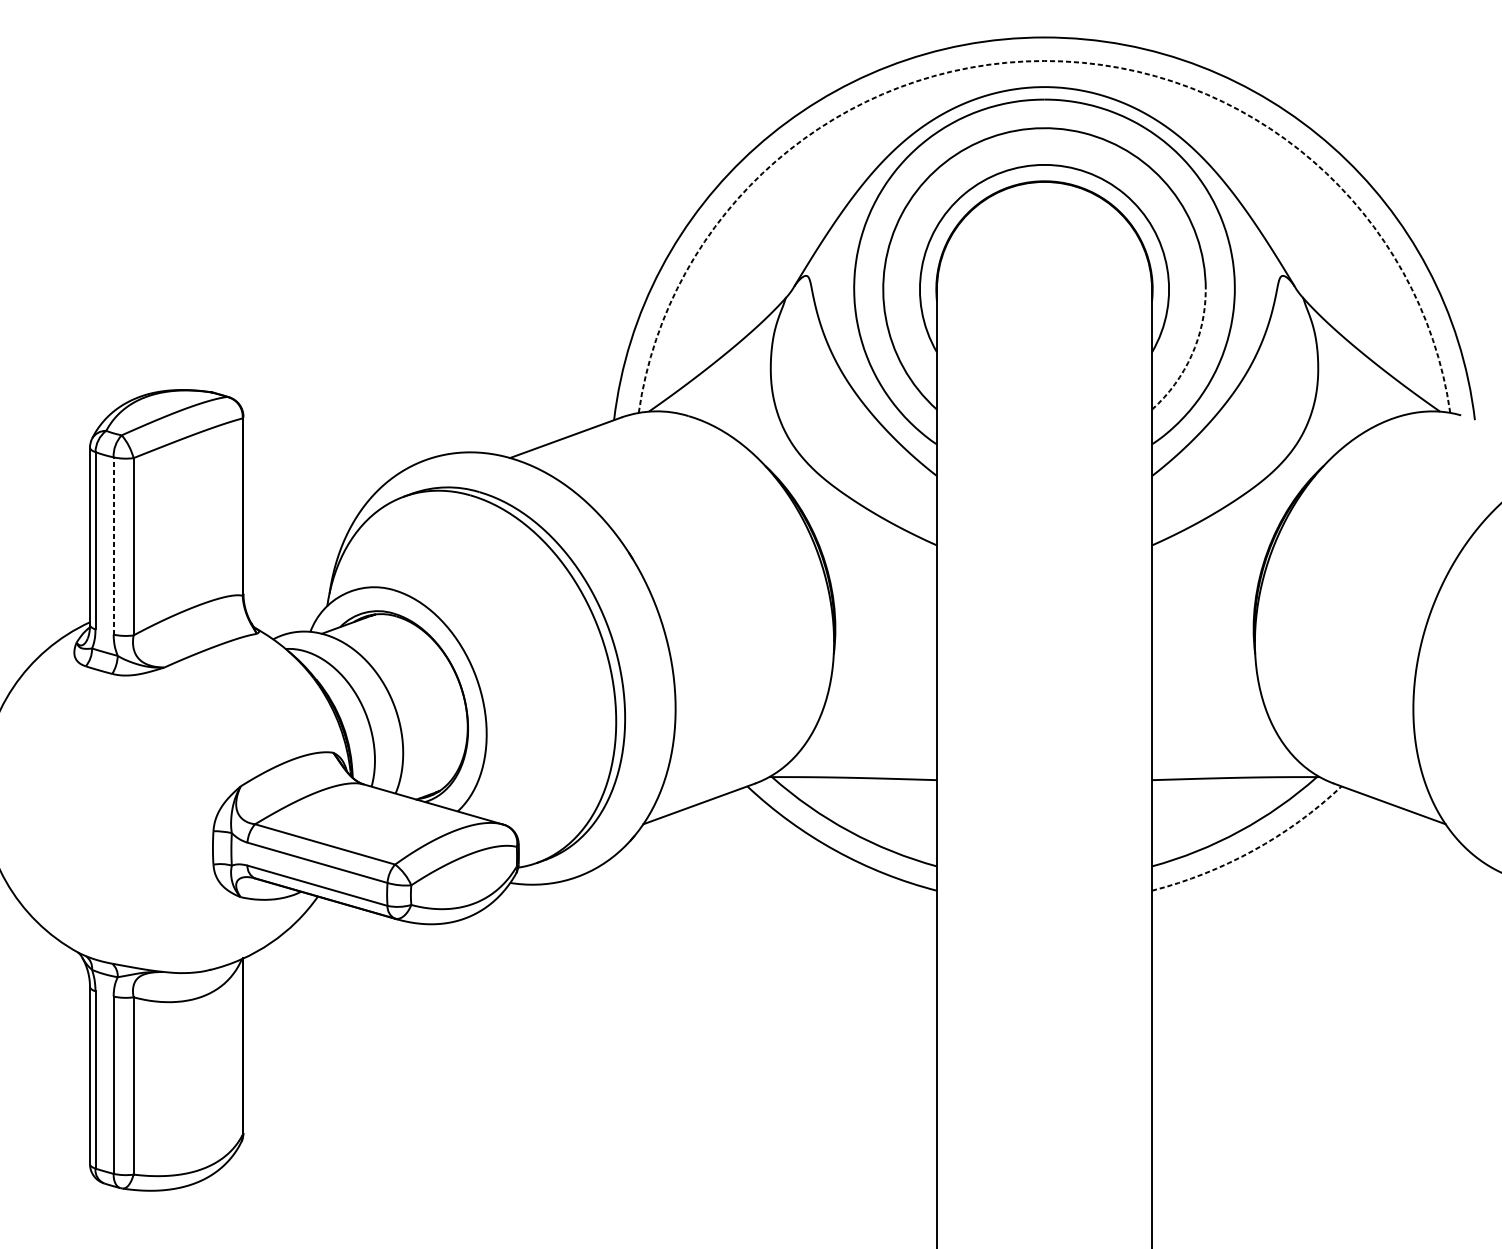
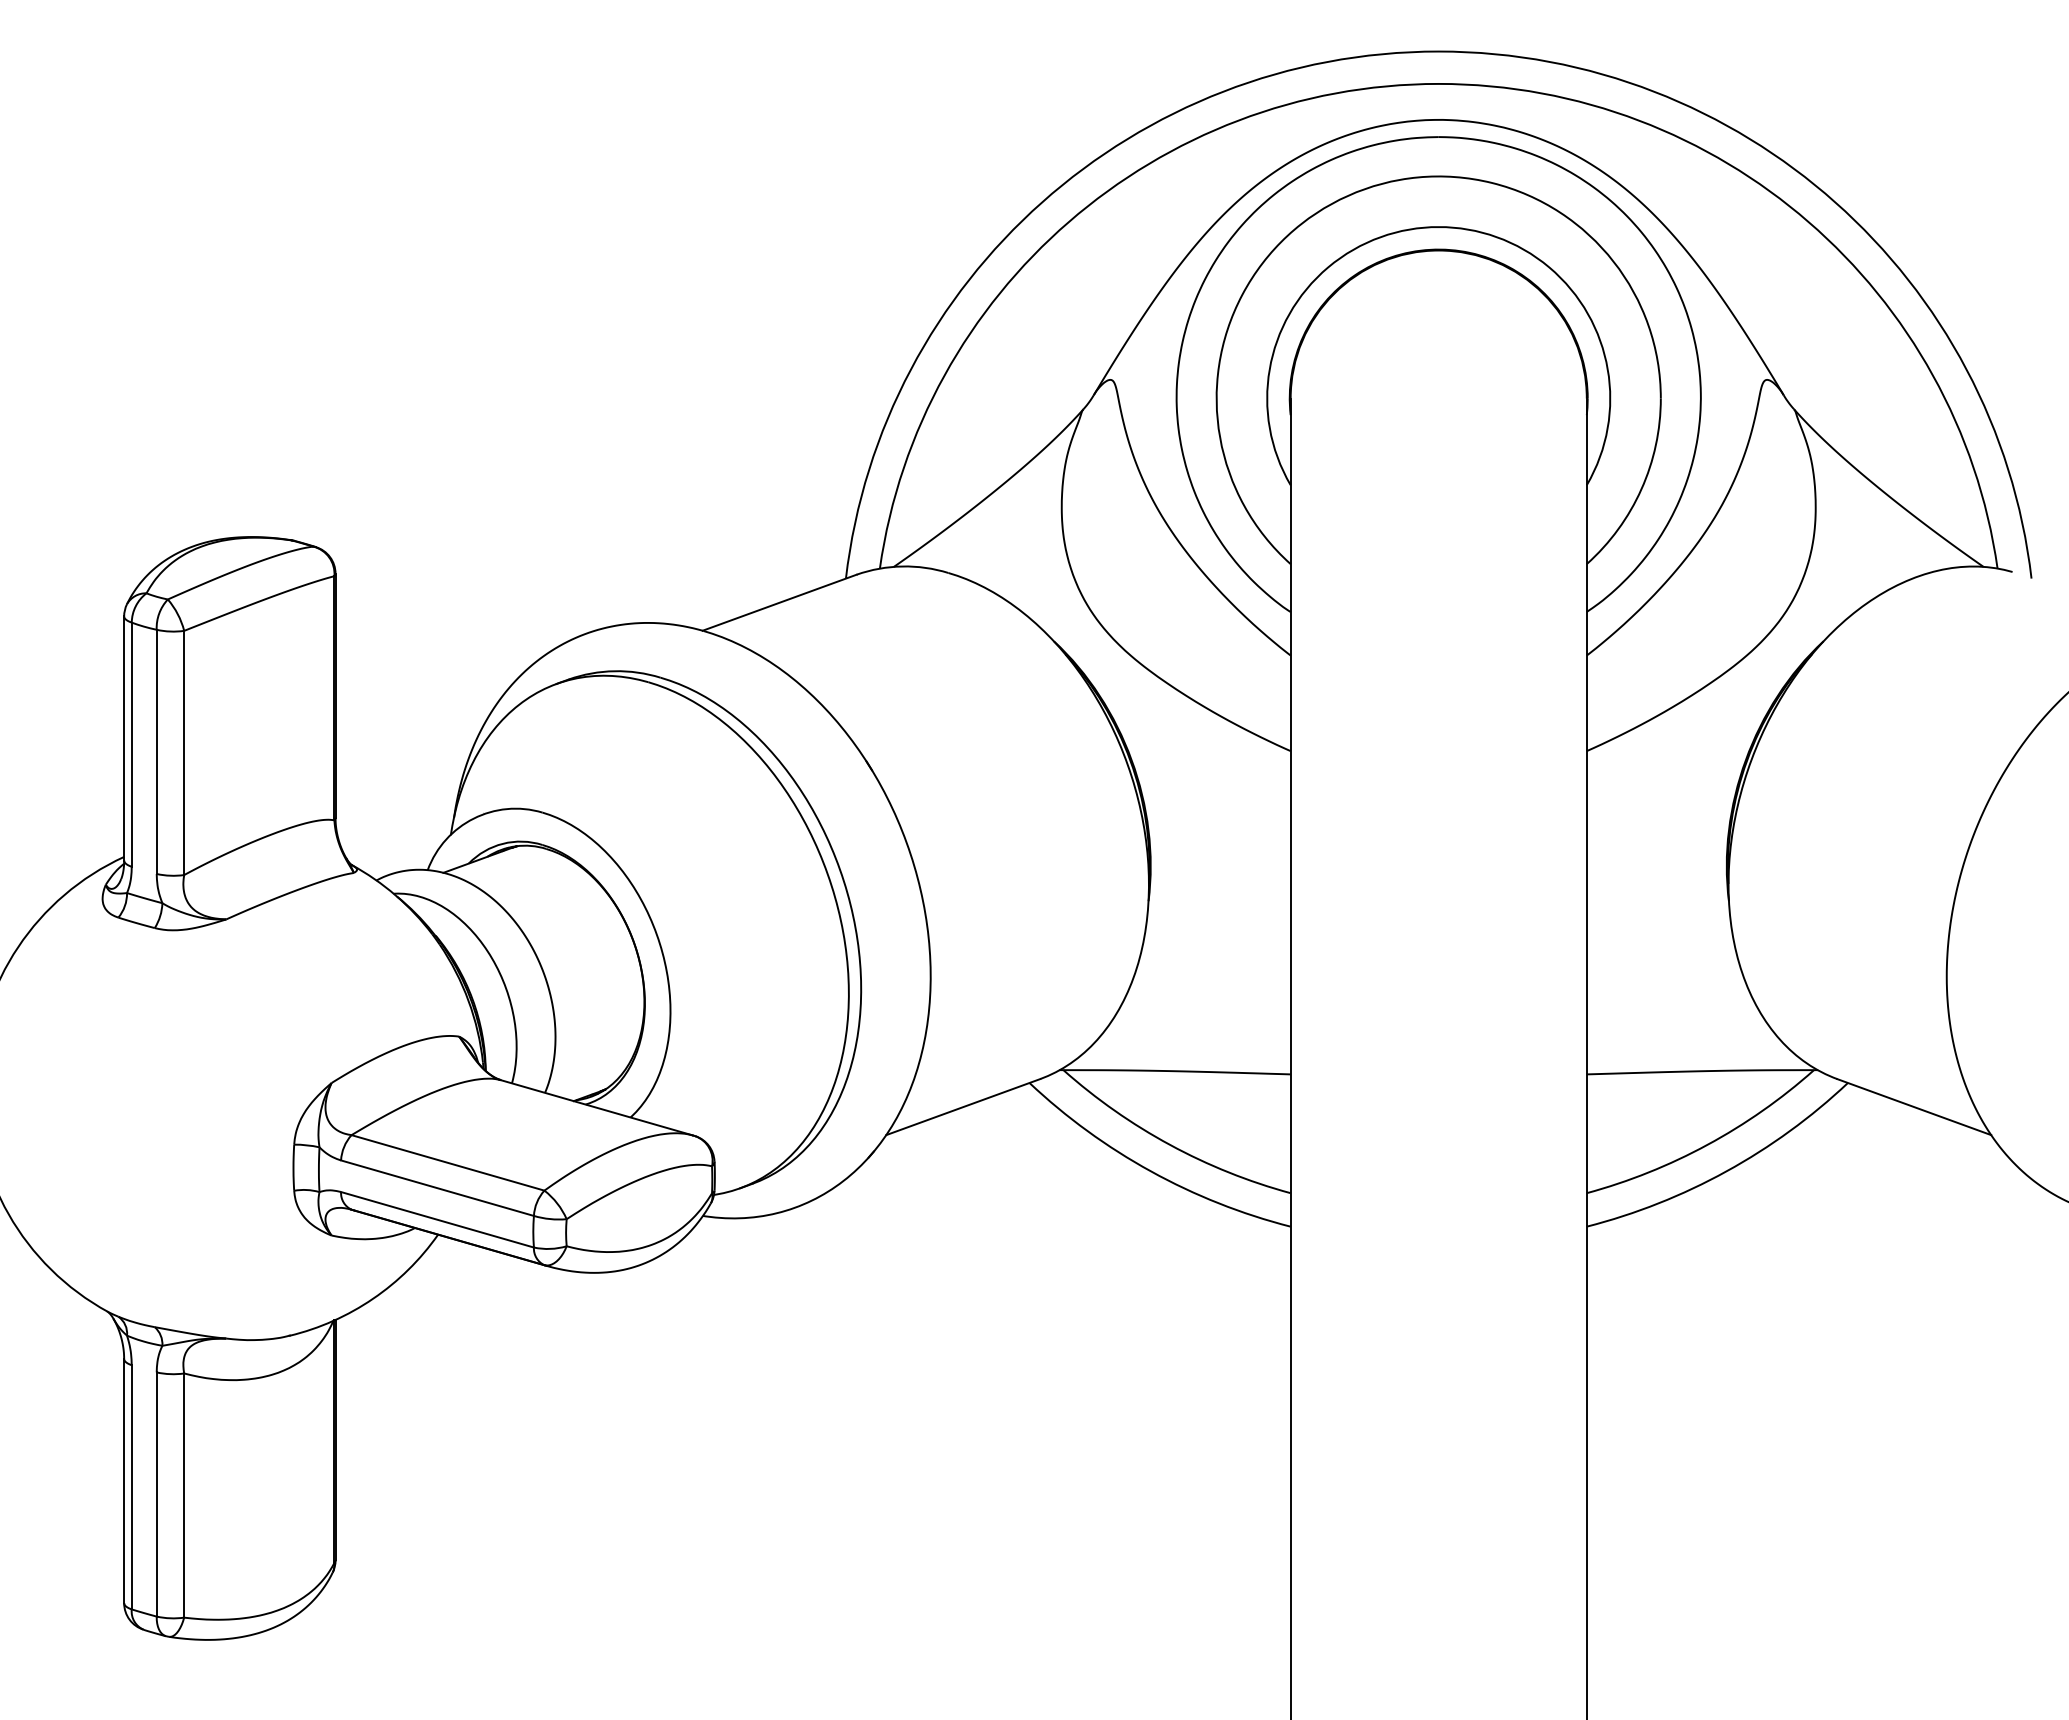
arc: (1044, 60) -> (1438, 83), dashed -> solid
arc: (1191, 355) -> (1641, 489), dashed -> solid
line: (113, 545) -> (156, 751), dashed -> solid
arc: (1253, 850) -> (1726, 1171), dashed -> solid

